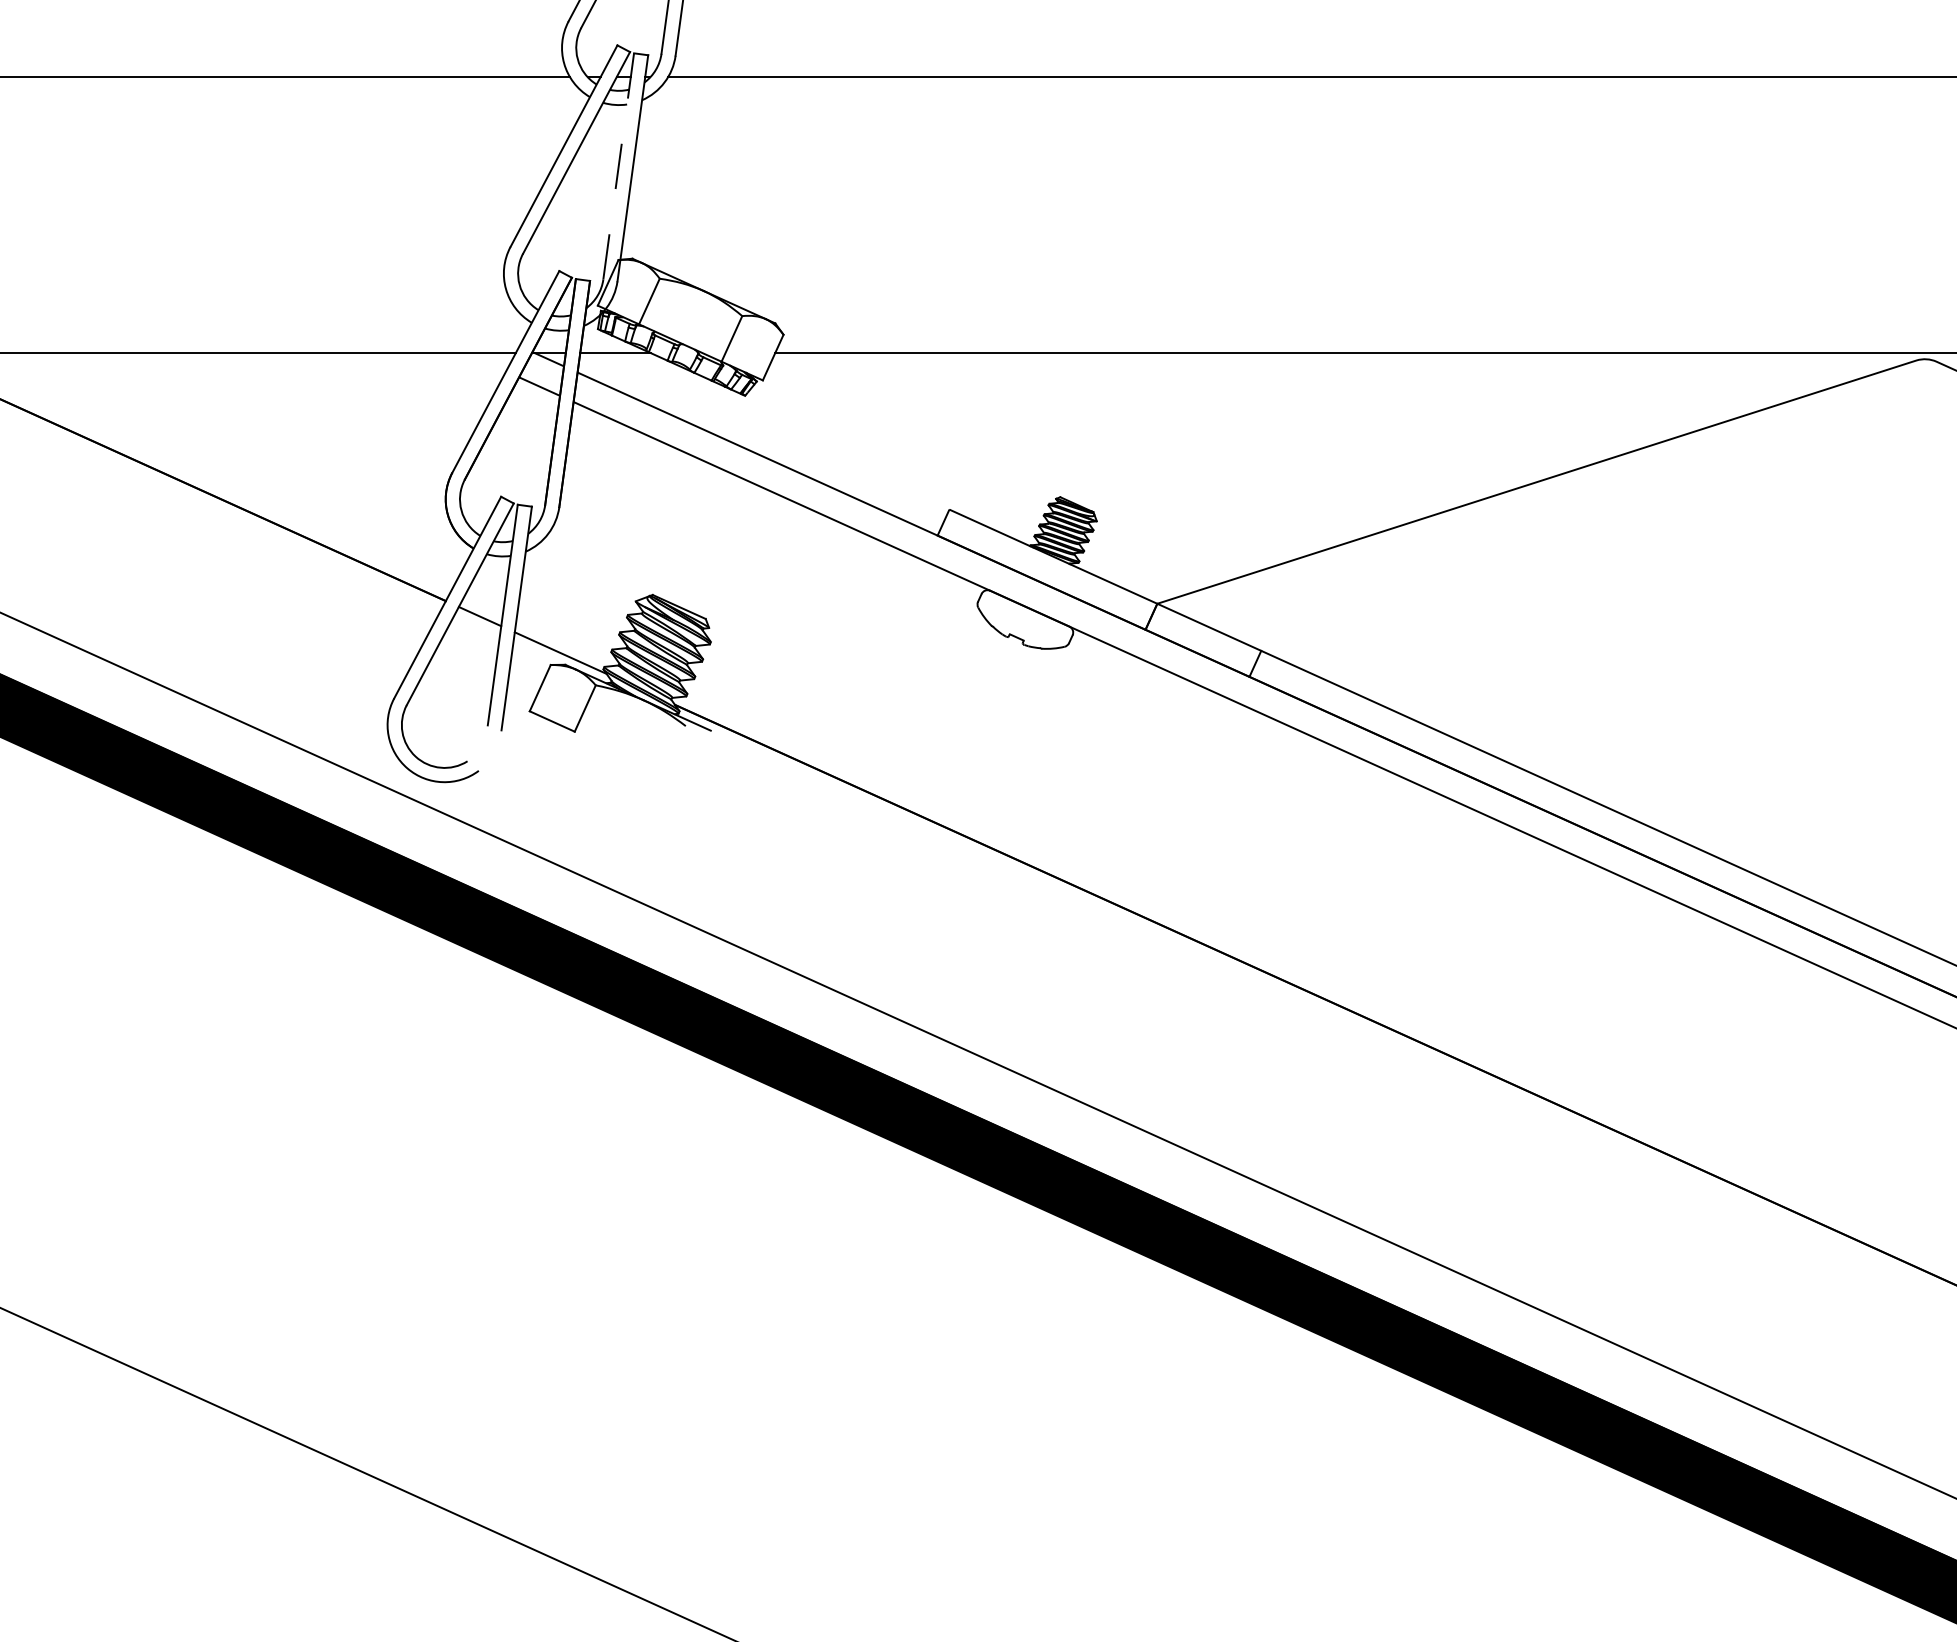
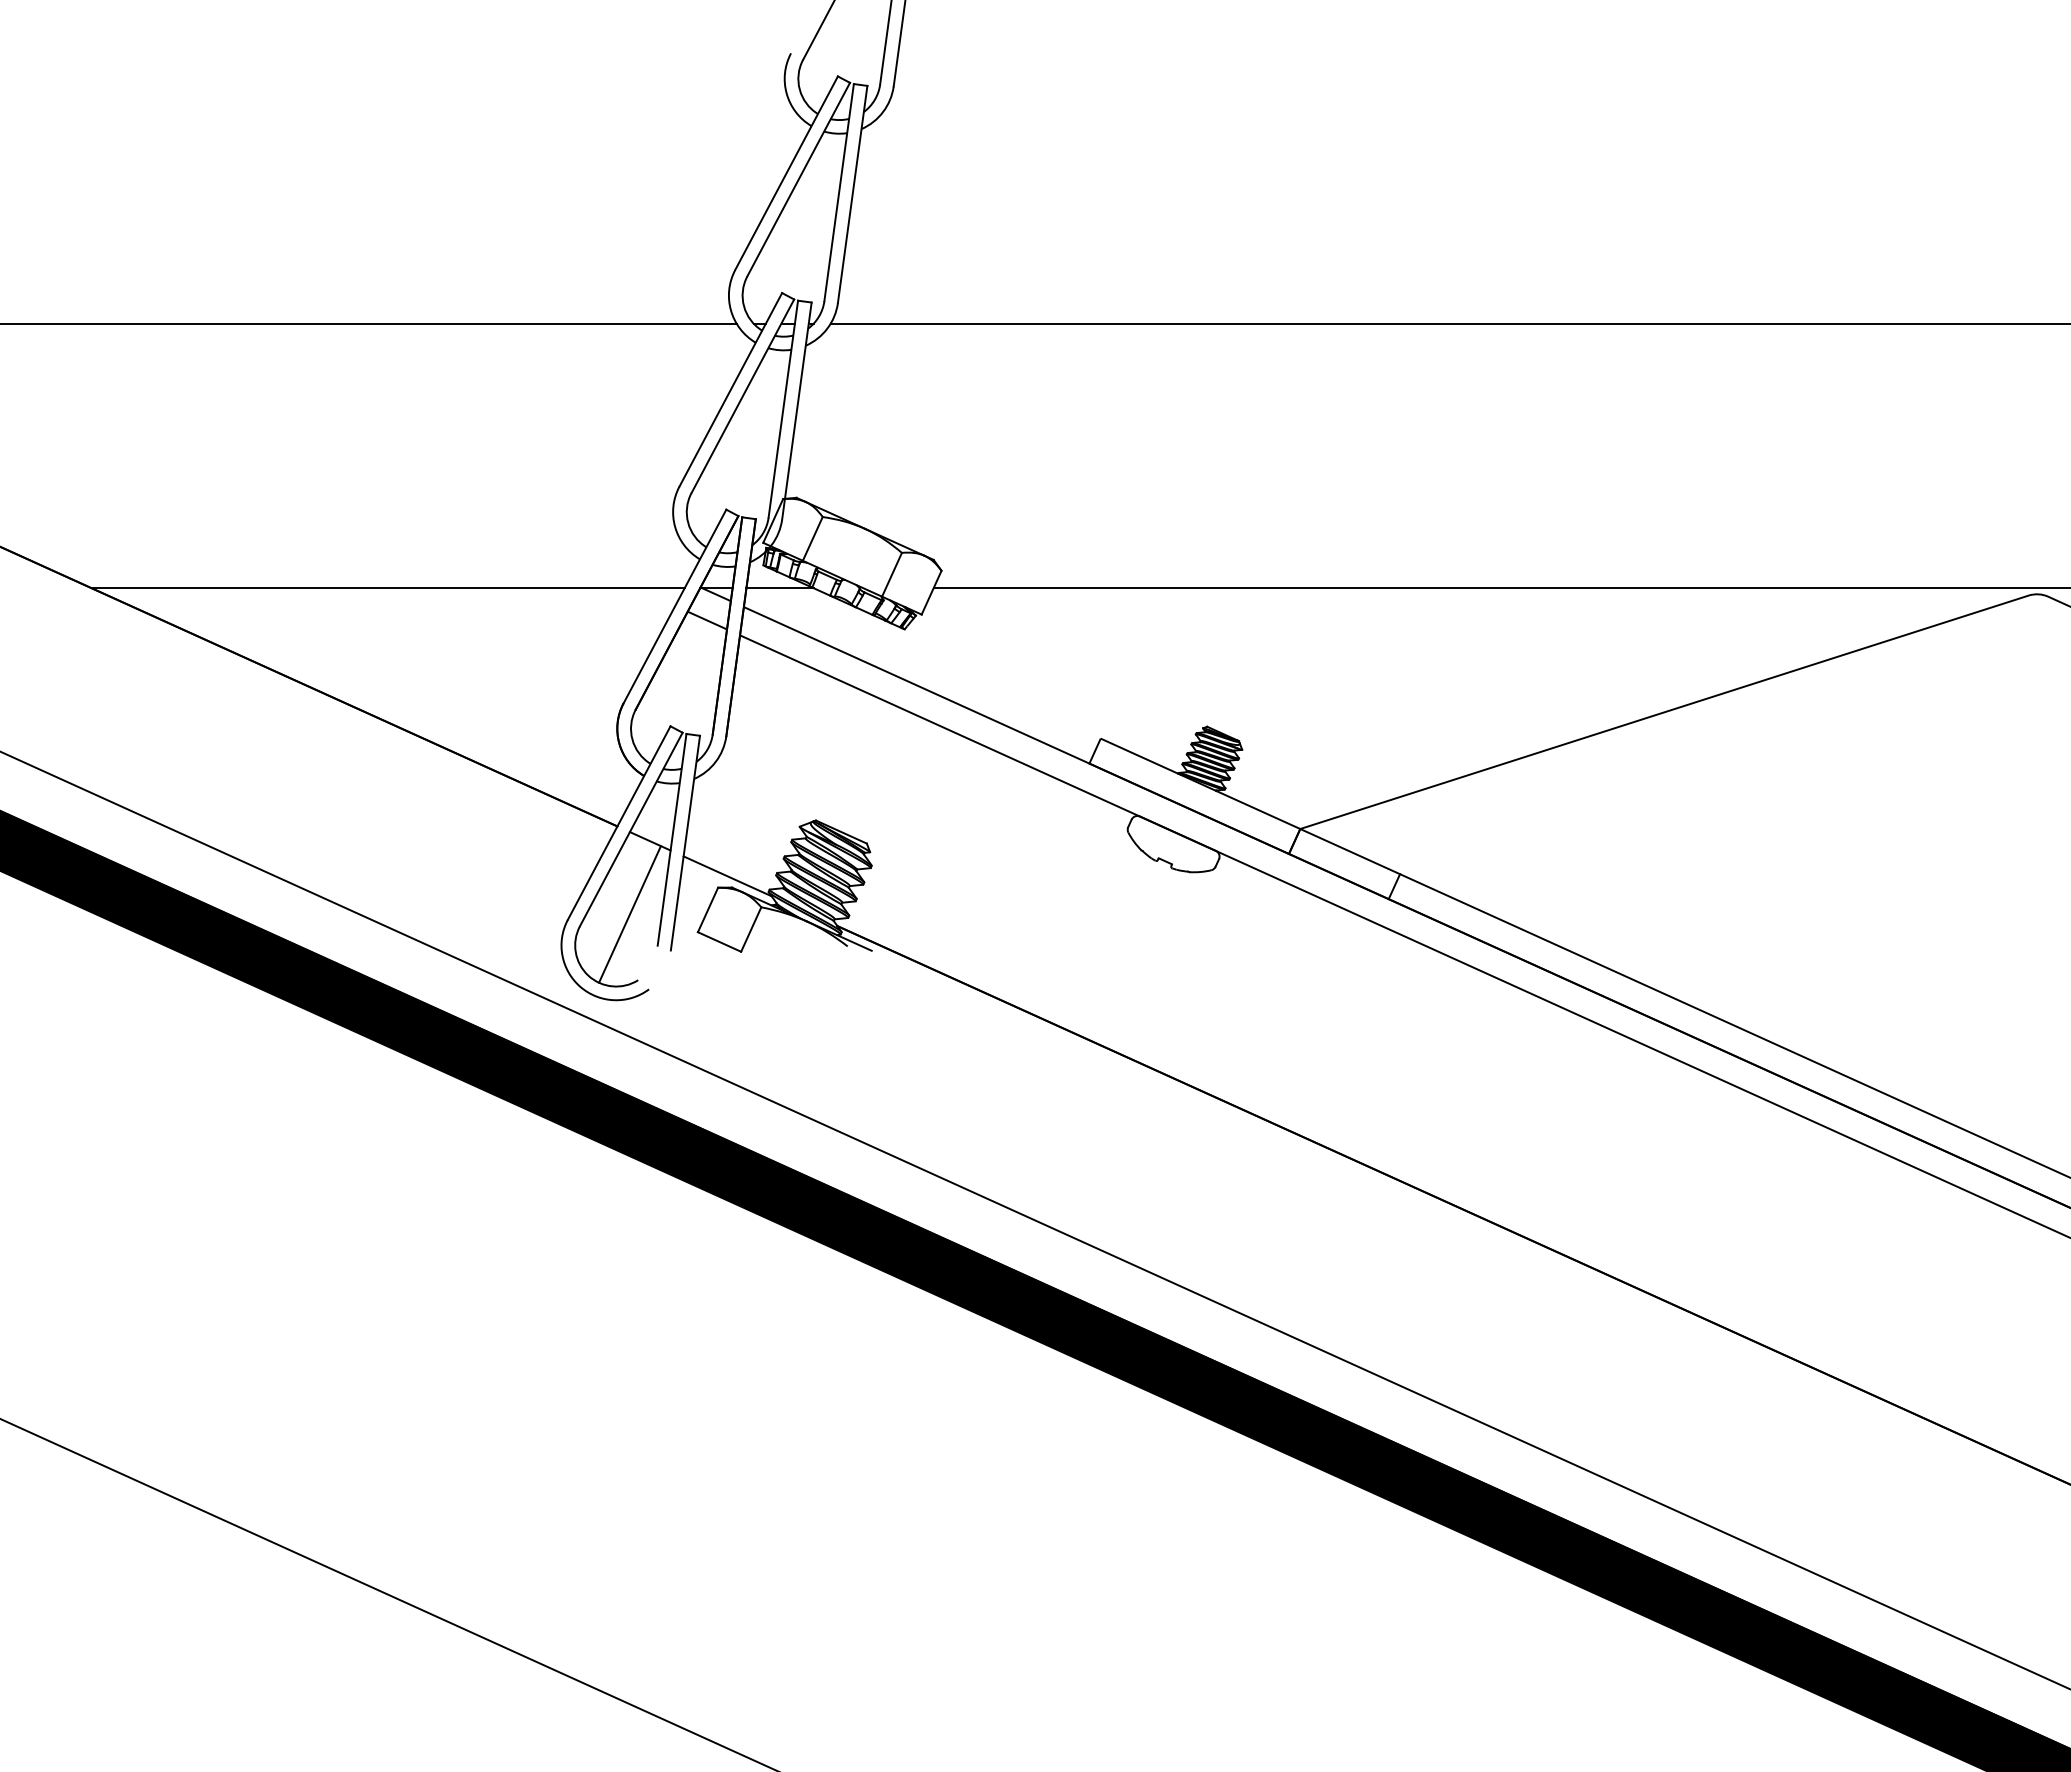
line: (618, 166) -> (783, 409), dashed -> solid
line: (458, 692) -> (629, 914), added

